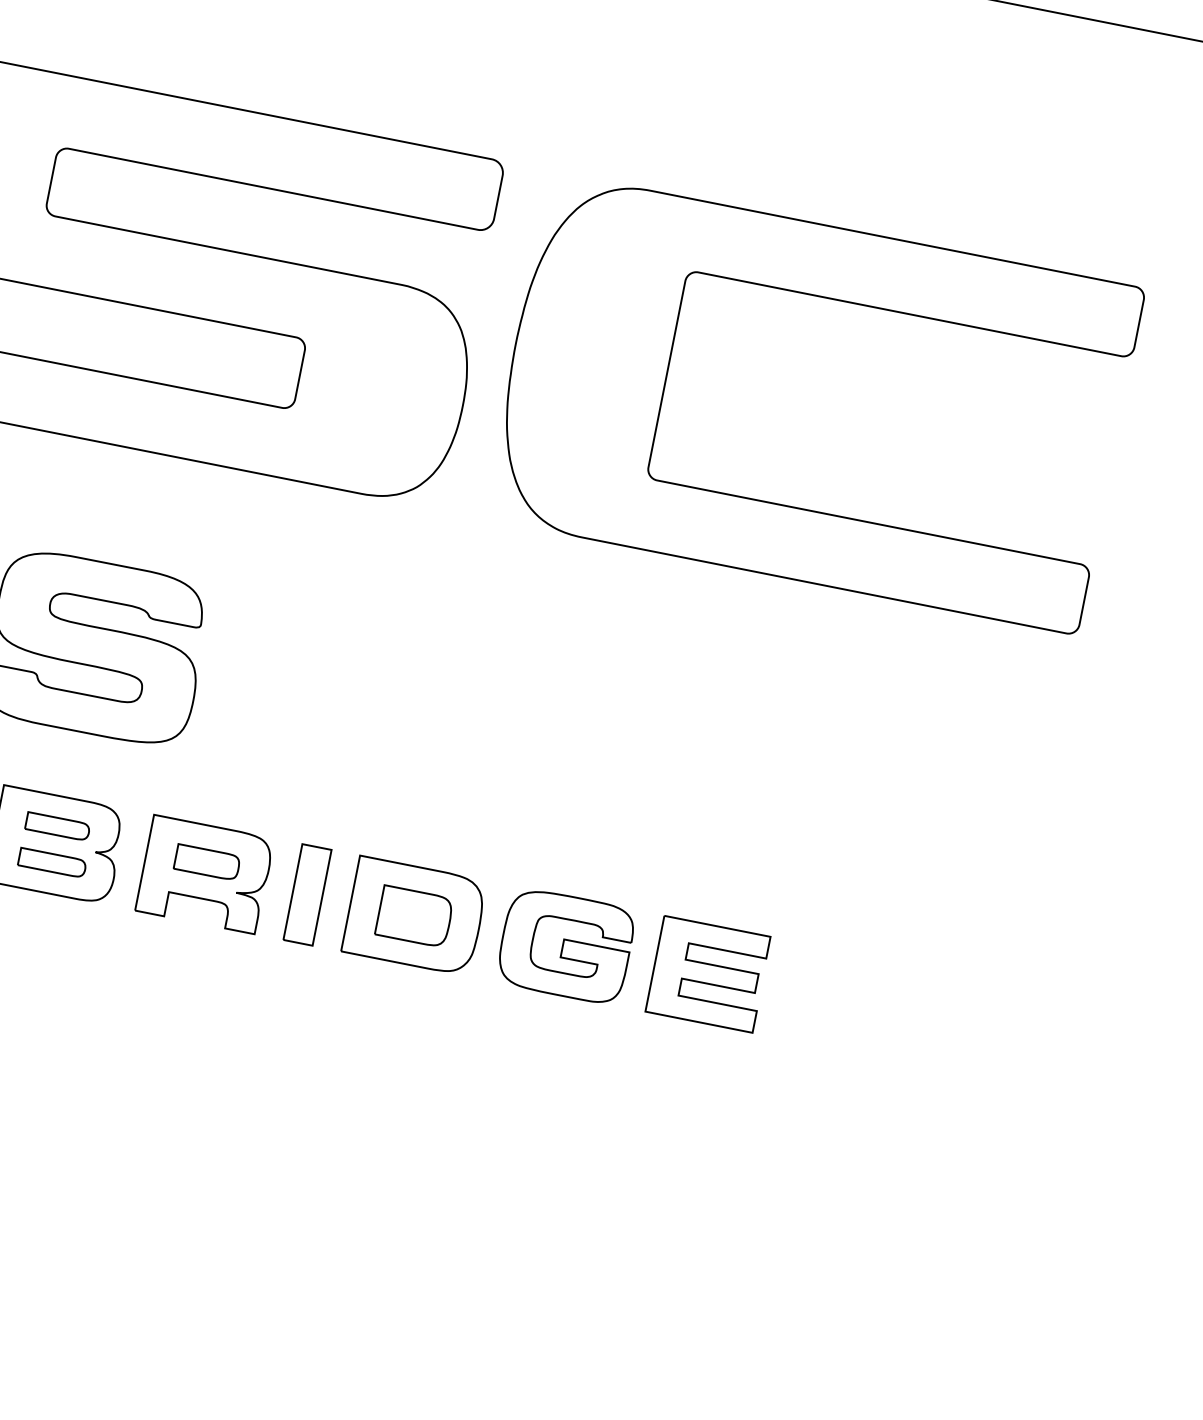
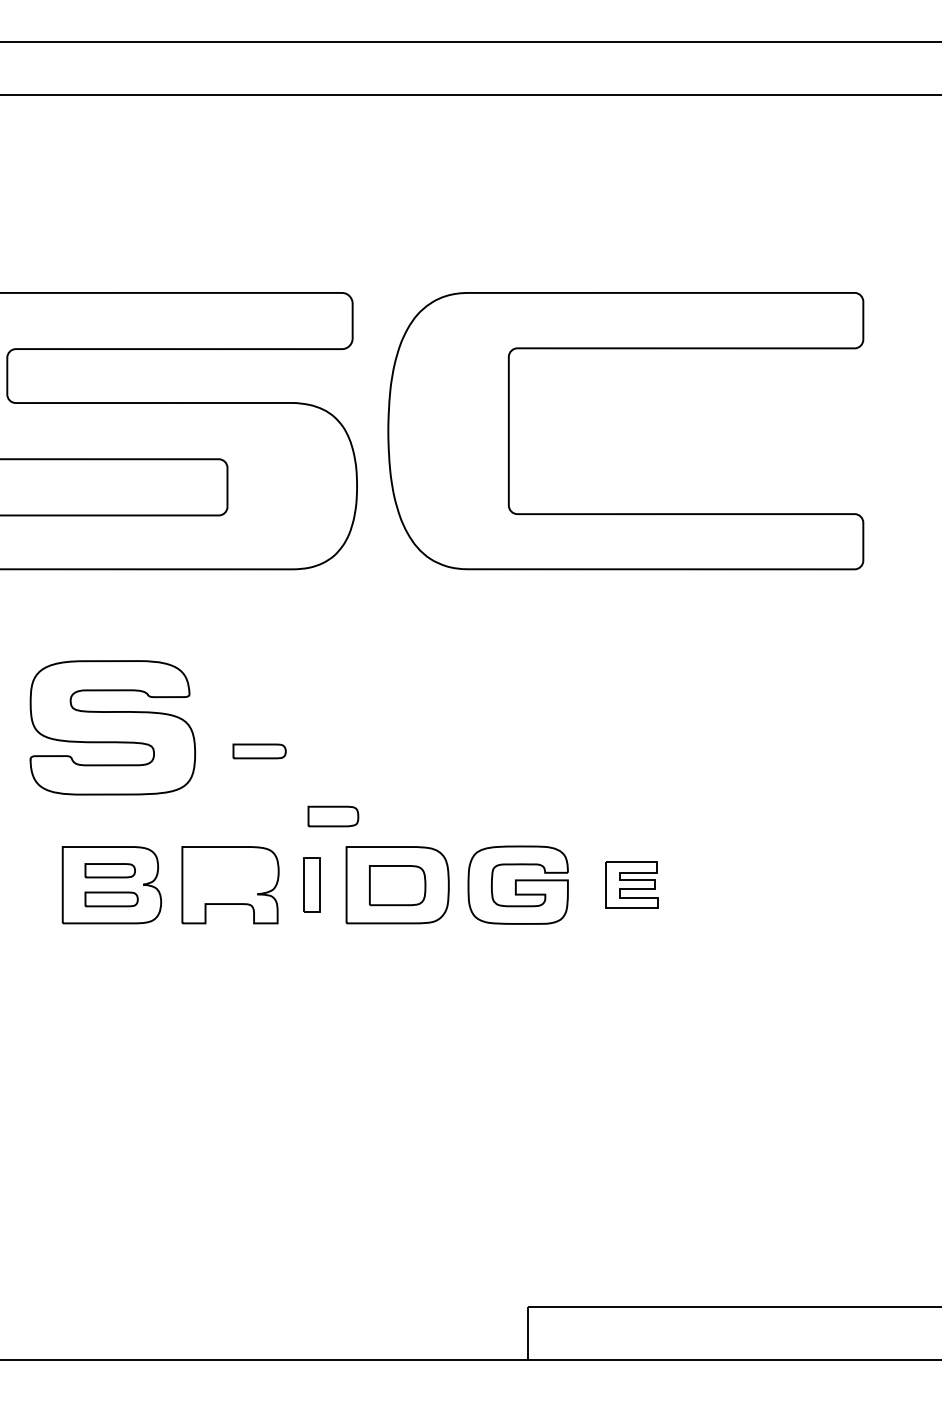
part: (274, 714) -> (259, 751), added
part: (207, 862) -> (333, 816), moved
part: (308, 894) -> (312, 884), size x0.7
part: (708, 973) -> (631, 884), size x0.6

